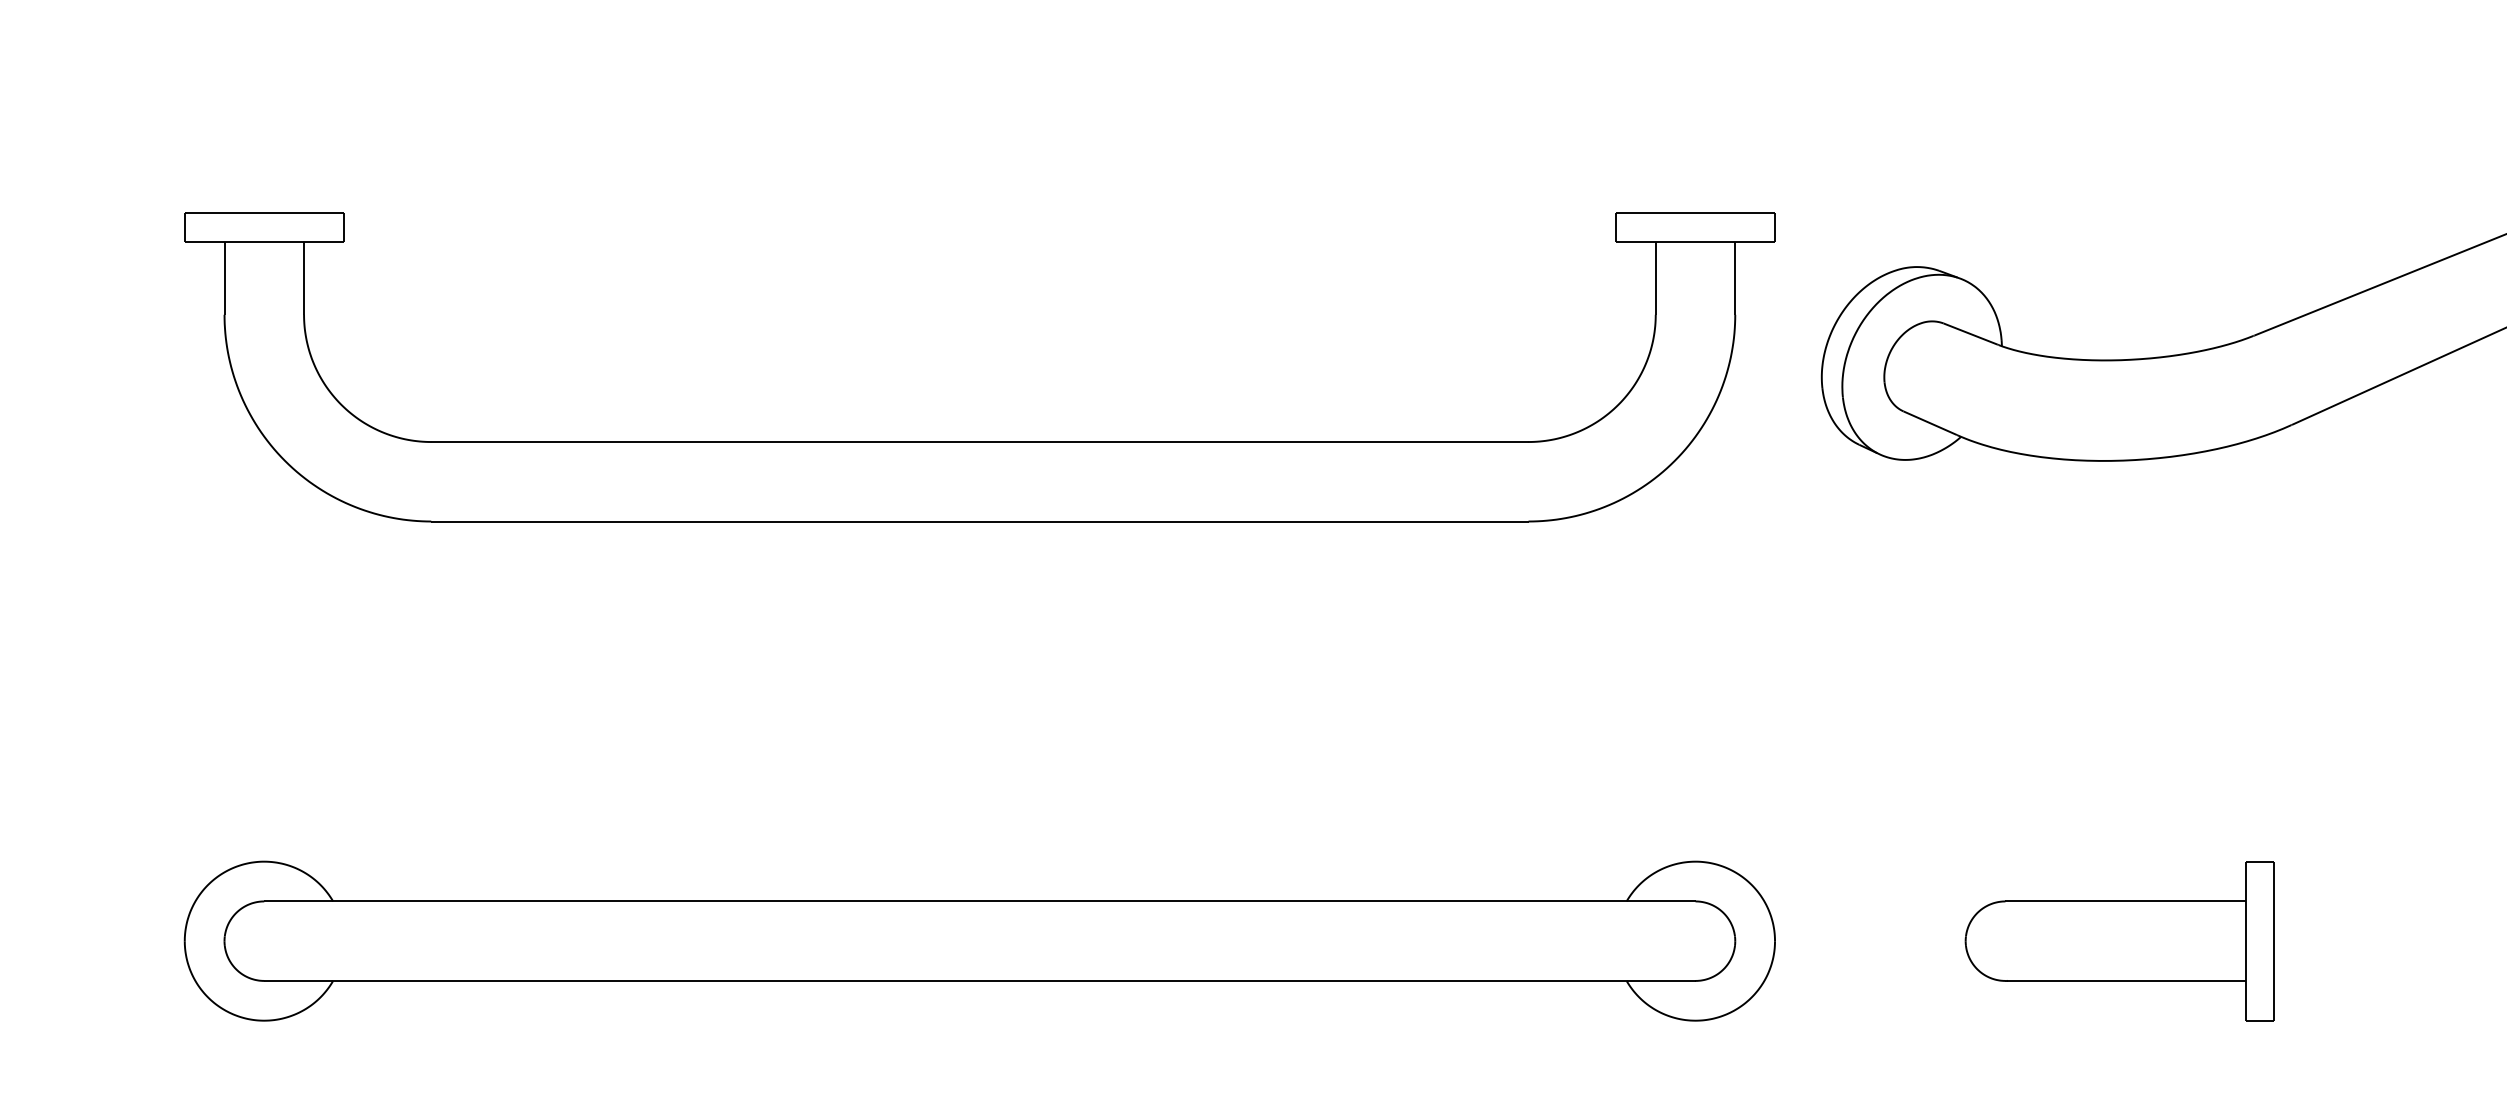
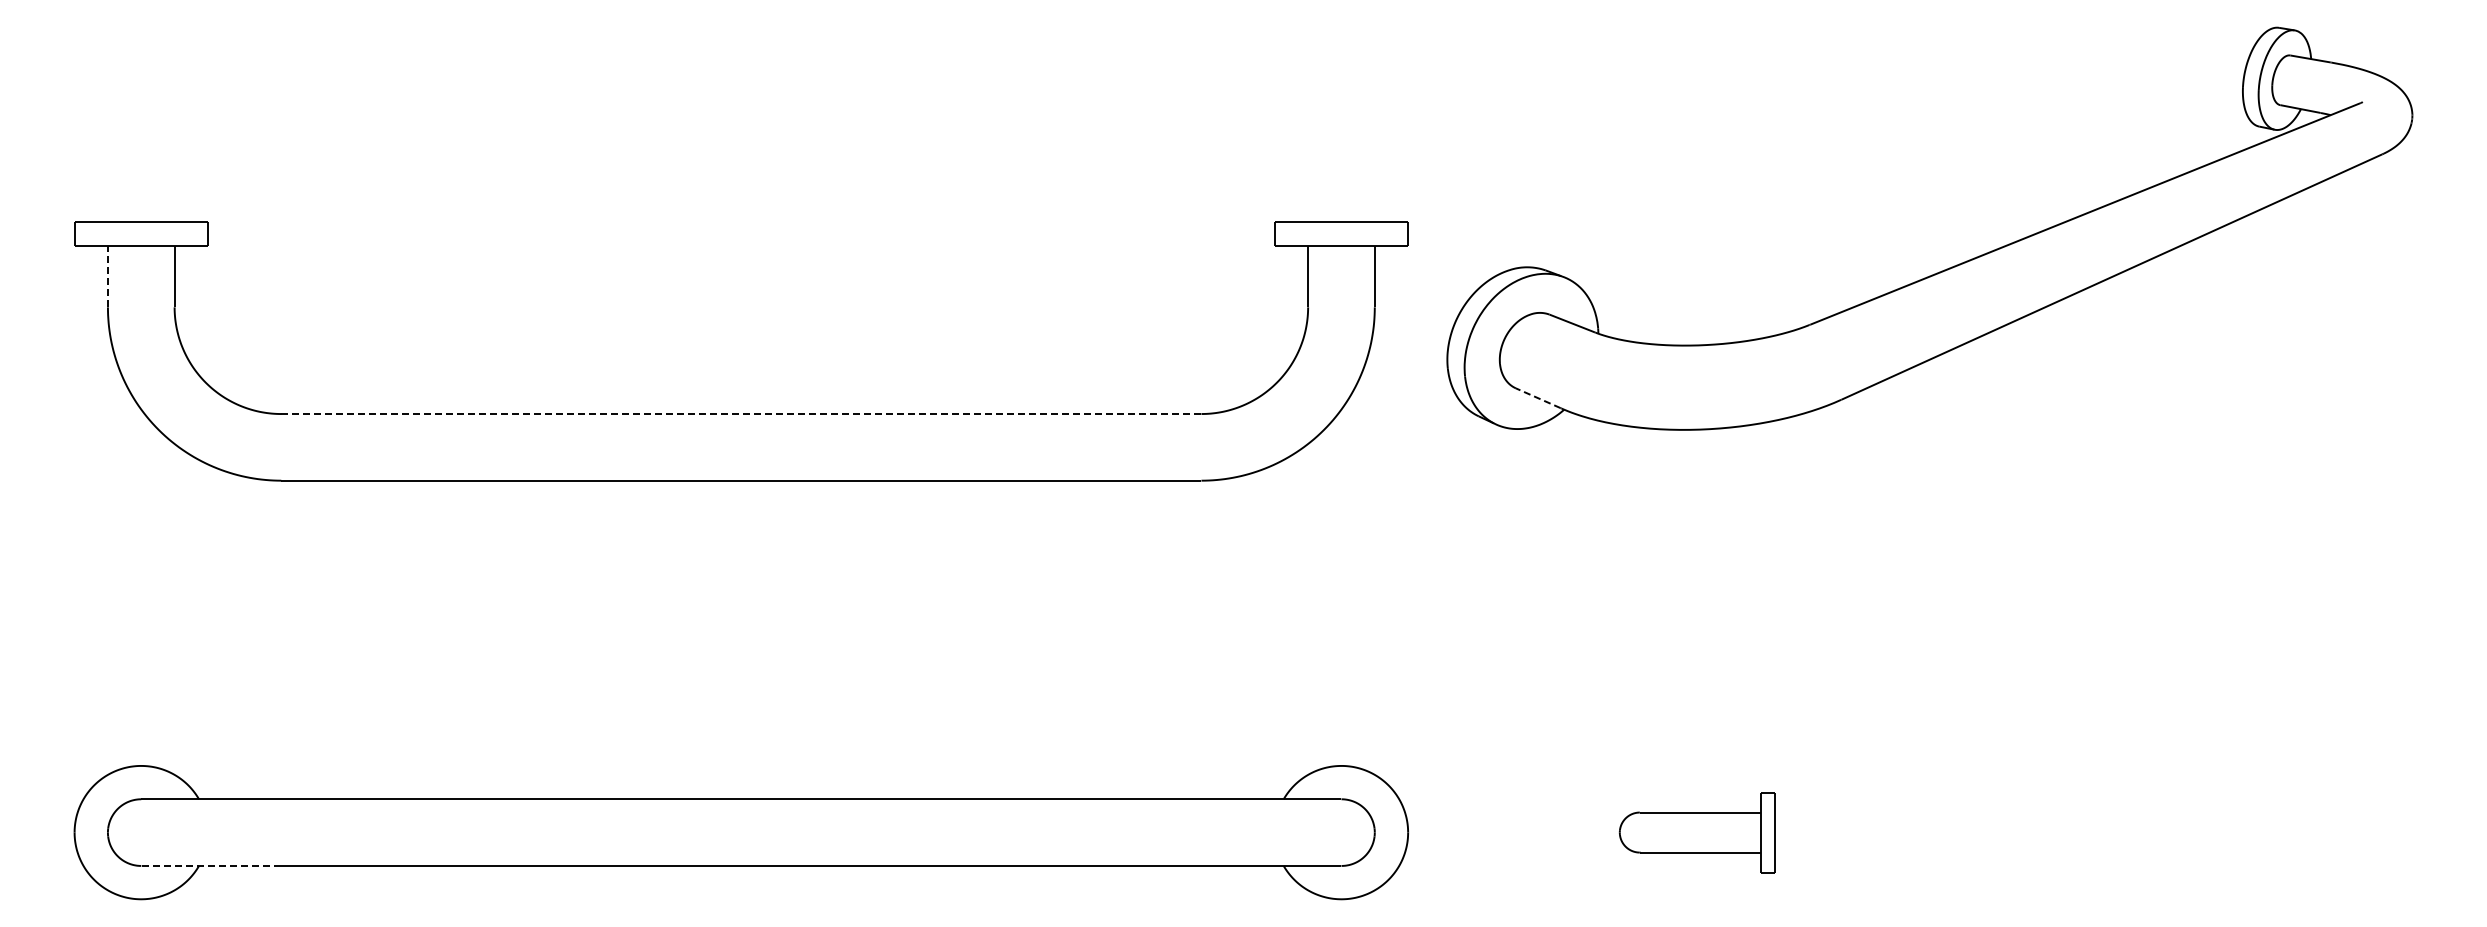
line: (224, 278) -> (107, 276), solid -> dashed
line: (1929, 423) -> (1537, 398), solid -> dashed
line: (978, 442) -> (740, 414), solid -> dashed
part: (2120, 941) -> (1697, 832), size x0.6
line: (346, 980) -> (210, 865), solid -> dashed

